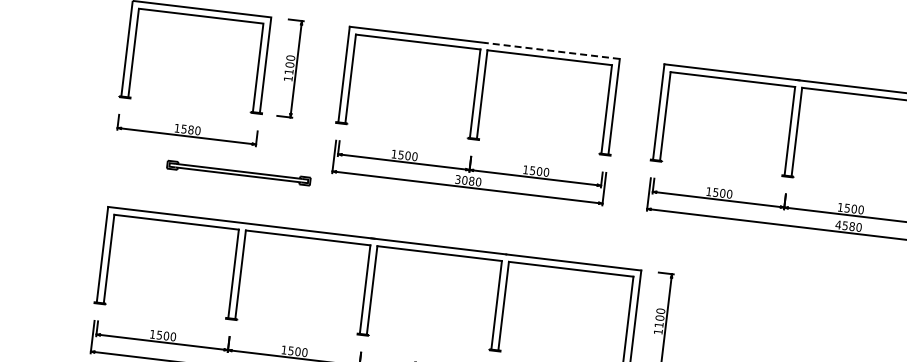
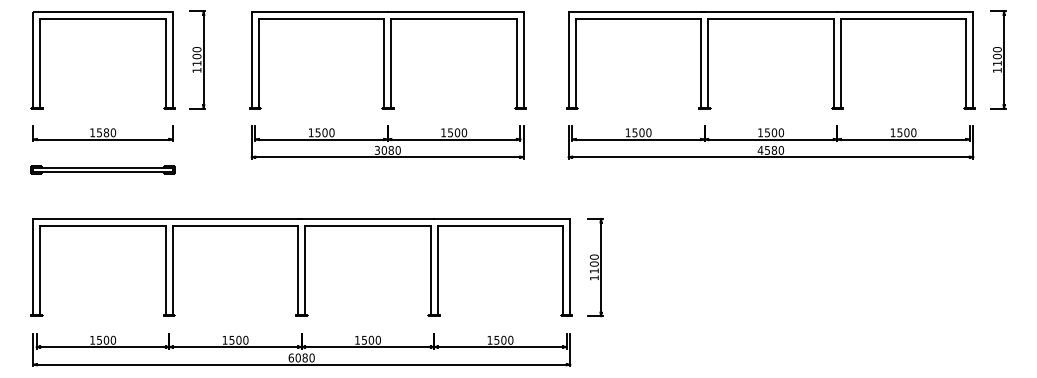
line: (551, 50) -> (455, 11), dashed -> solid
part: (238, 172) -> (102, 169), moved

